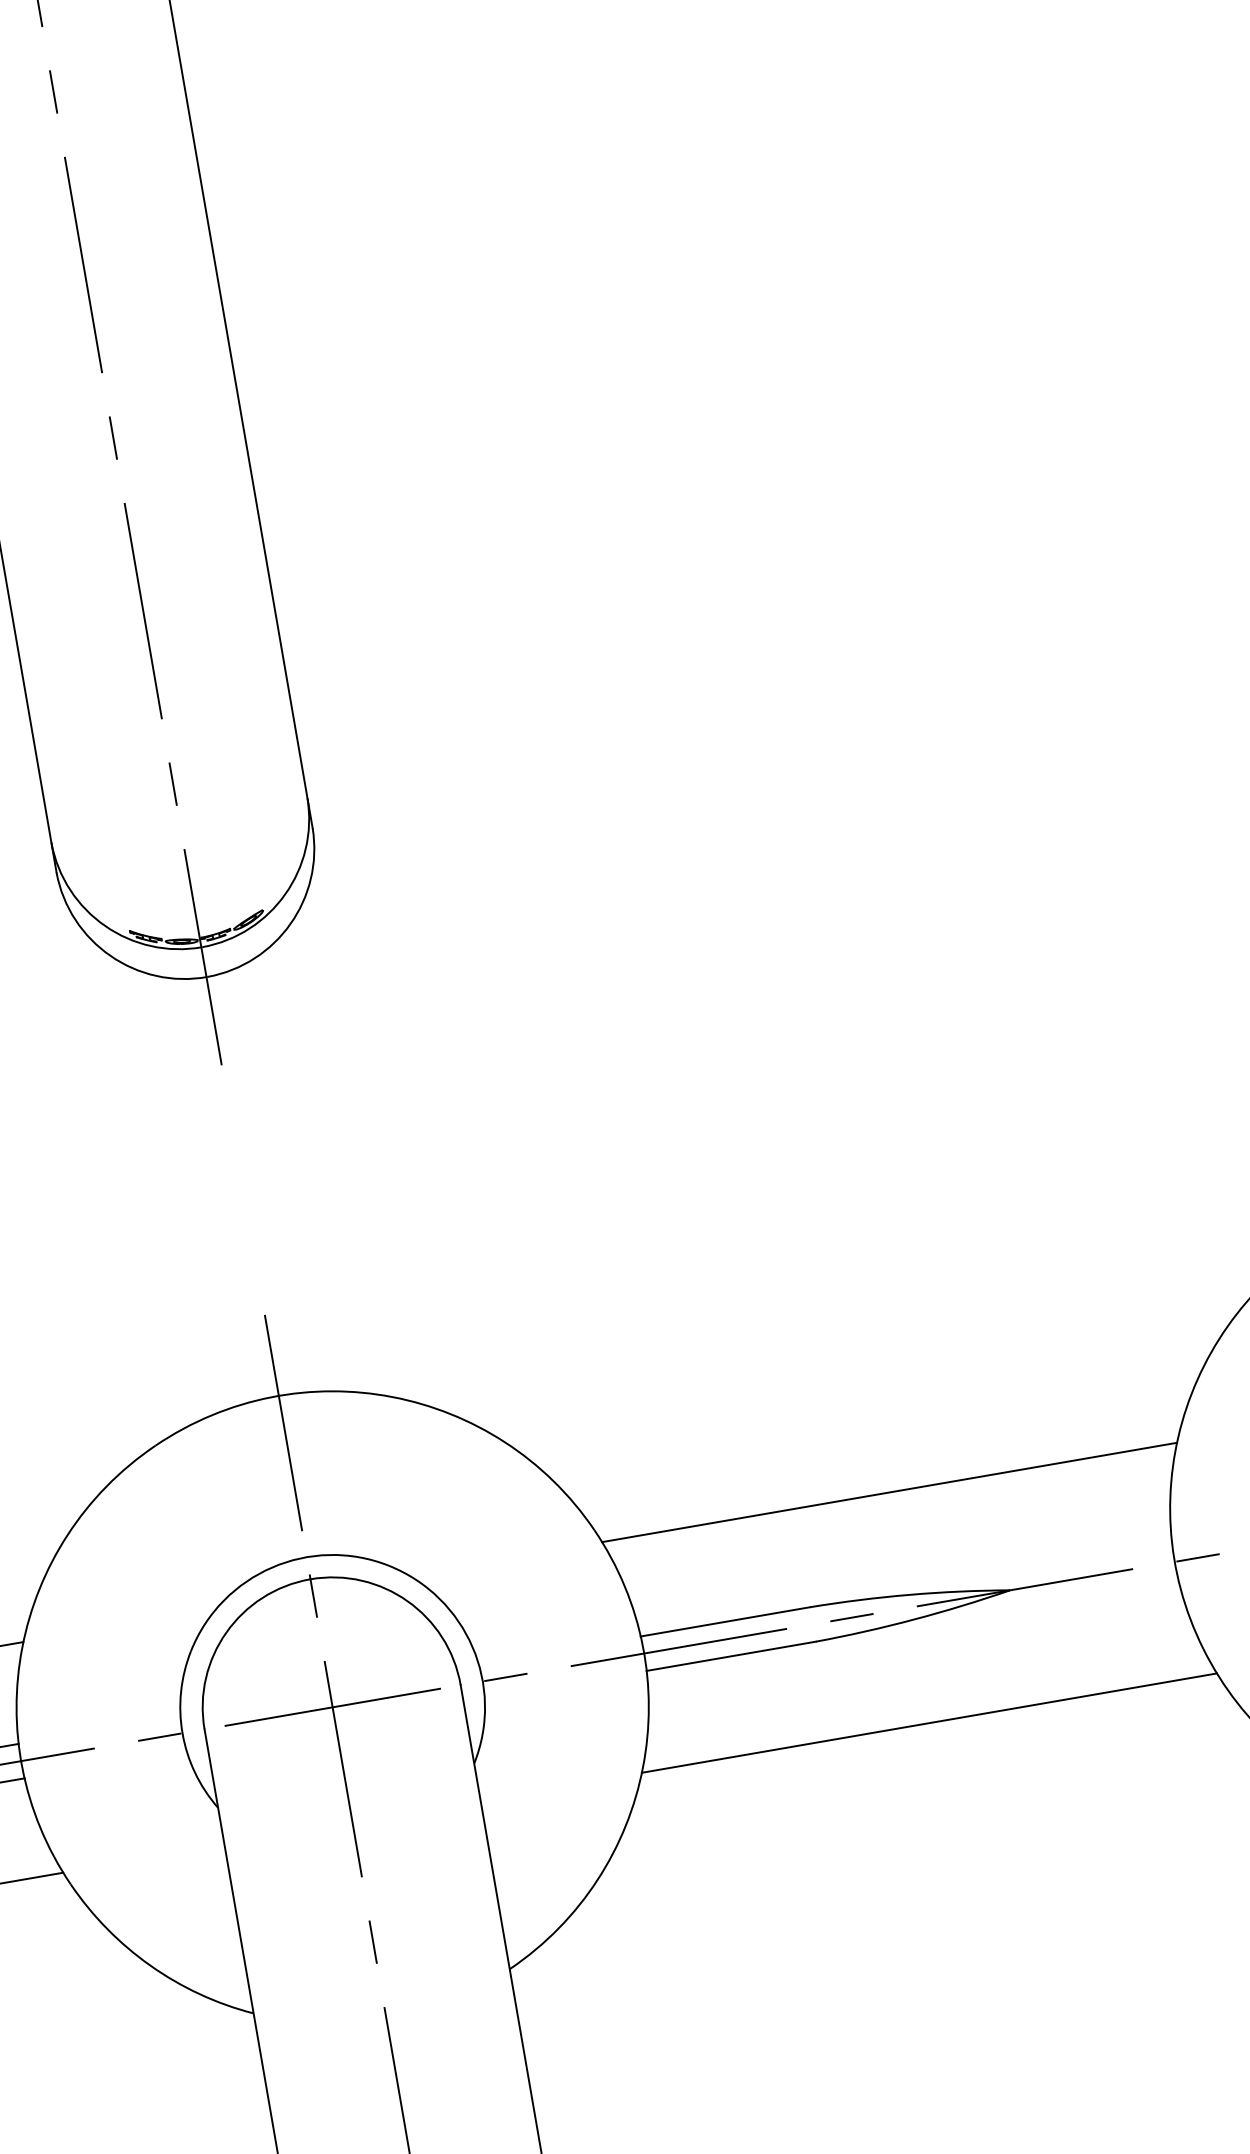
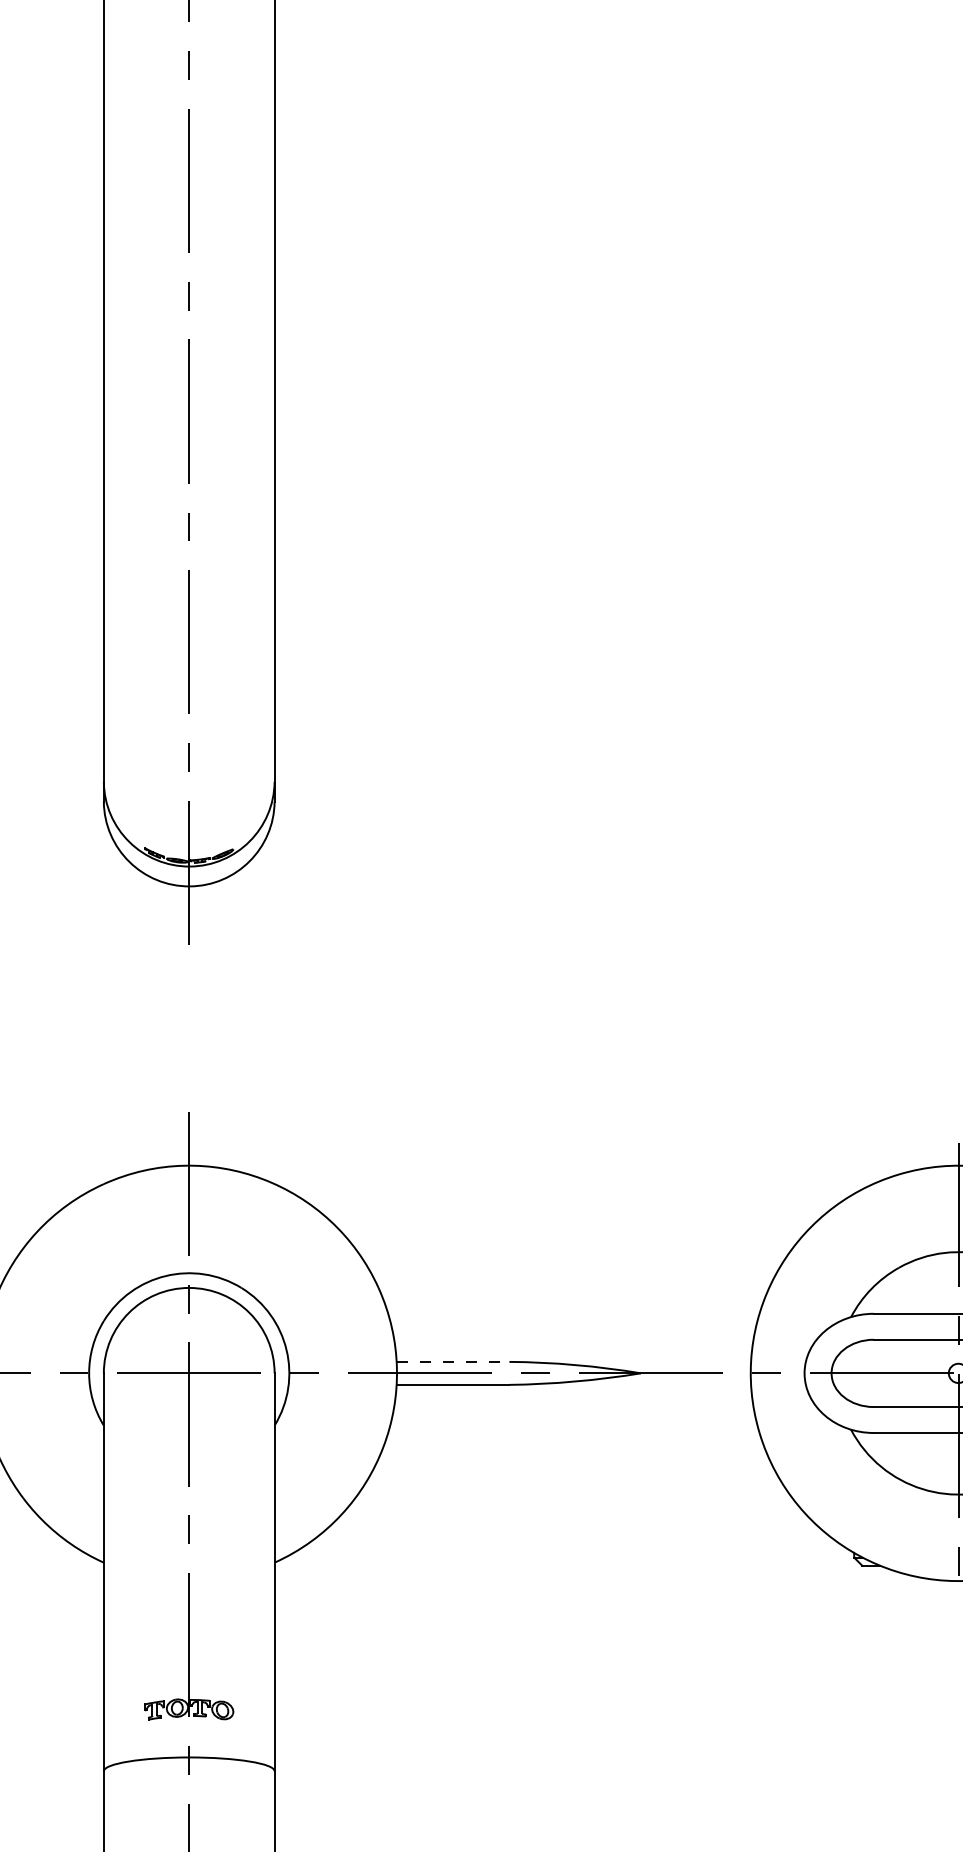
line: (889, 1492) -> (573, 1296), removed
line: (725, 1621) -> (453, 1361), solid -> dashed
line: (928, 1723) -> (573, 1450), removed

